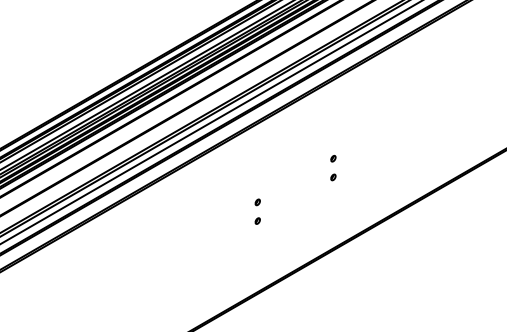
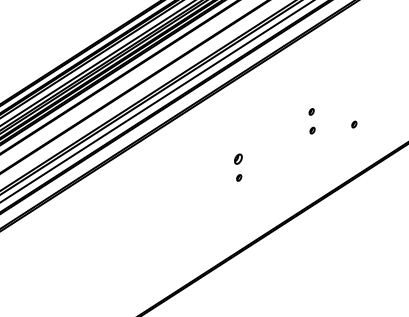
part: (375, 173) -> (354, 124), added
part: (257, 202) -> (237, 159), size x1.6

